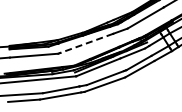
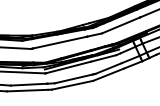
line: (86, 43) -> (59, 42), dashed -> solid

